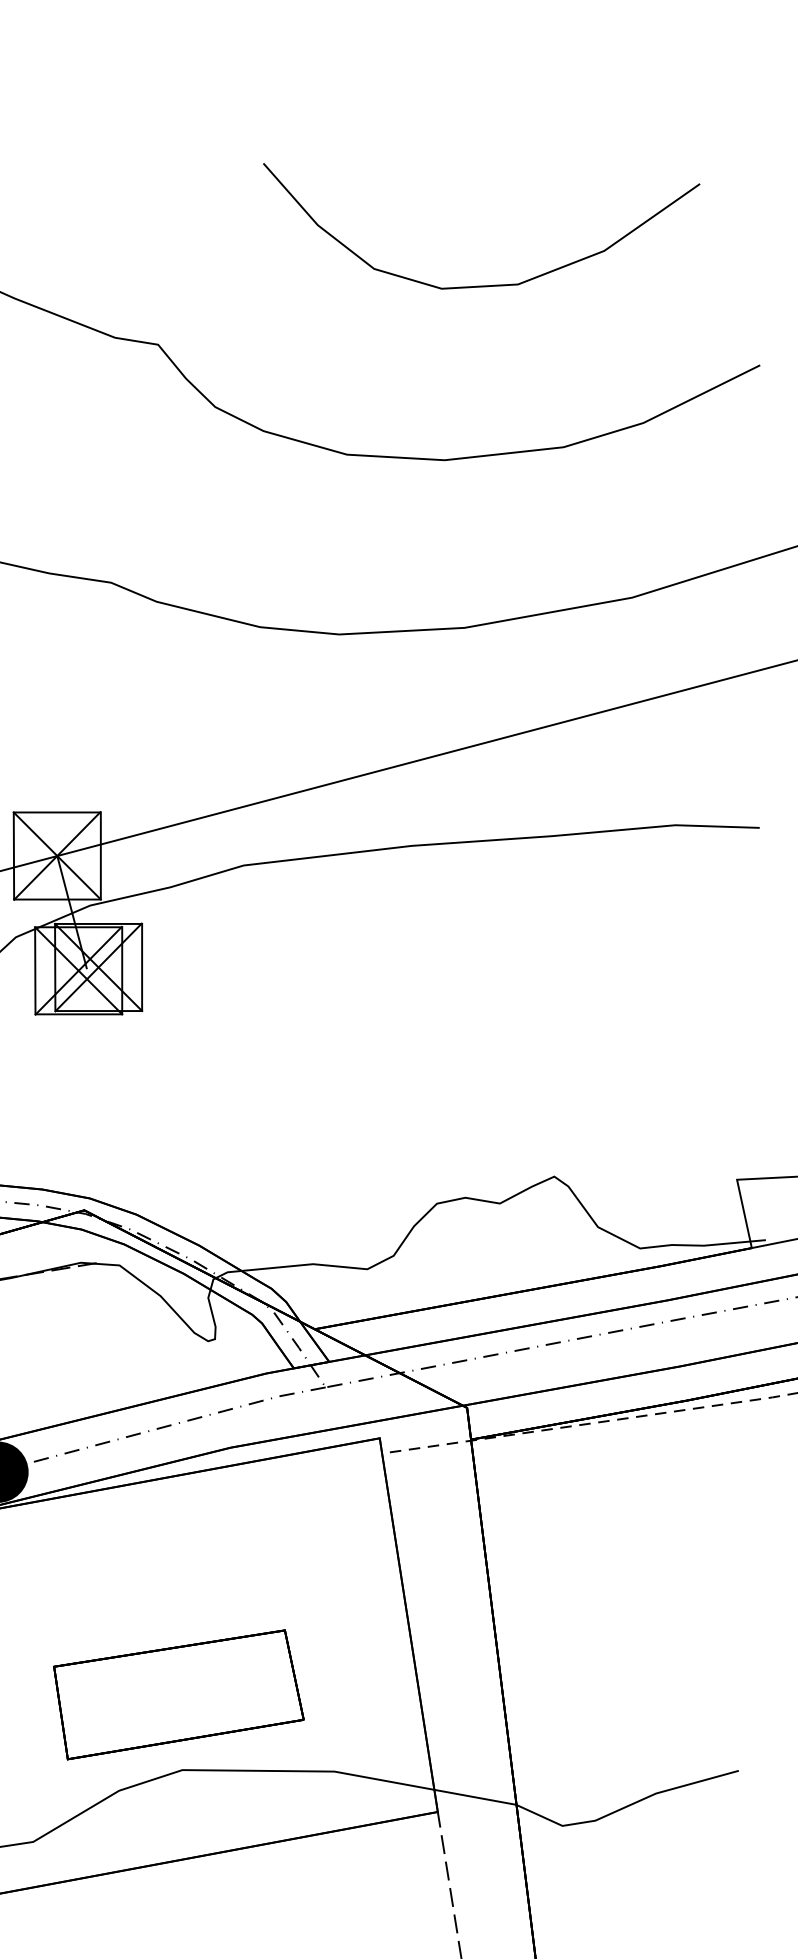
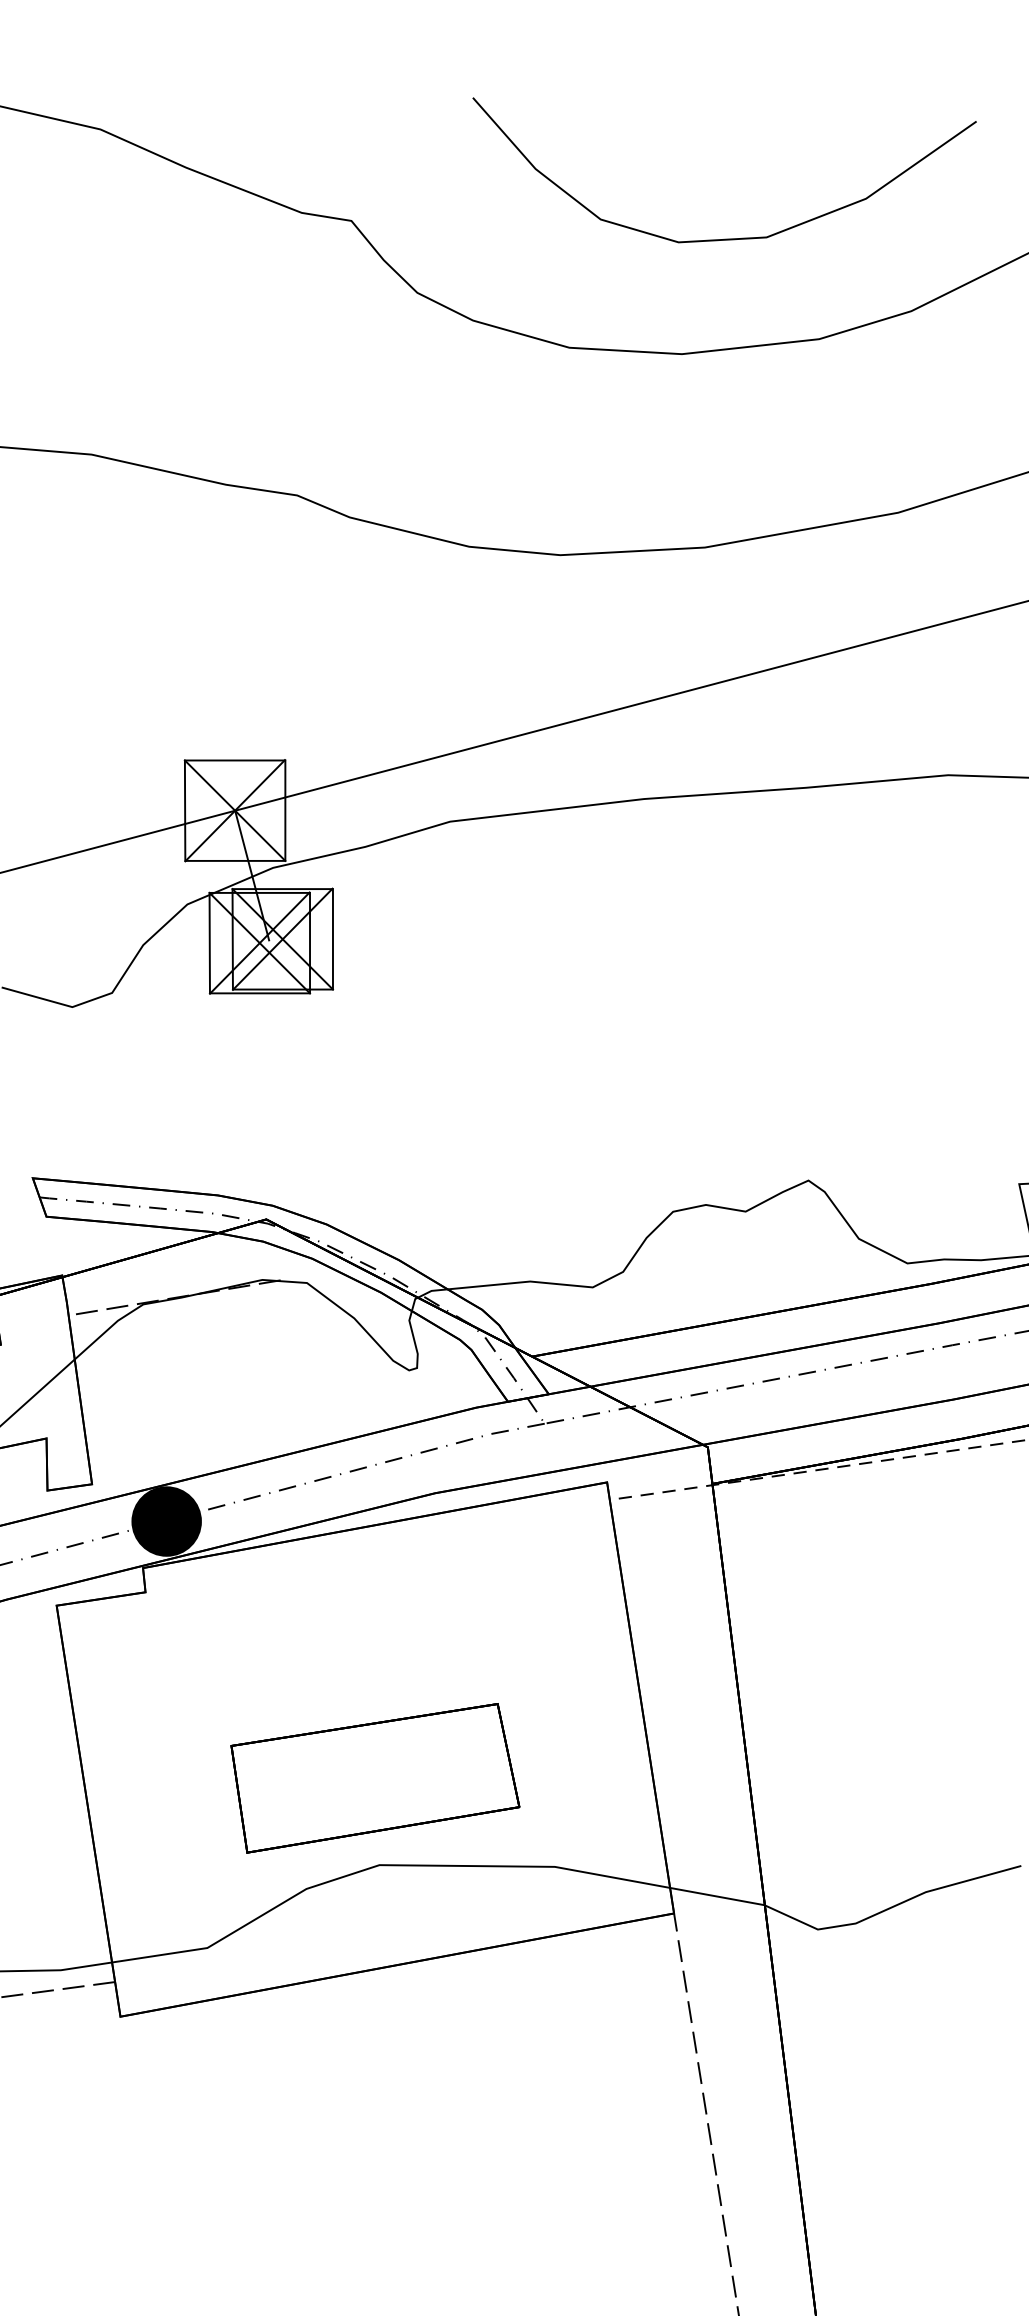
curve: (481, 285) -> (724, 238), moved

